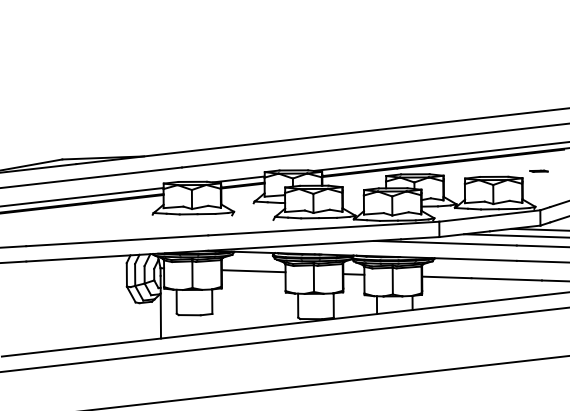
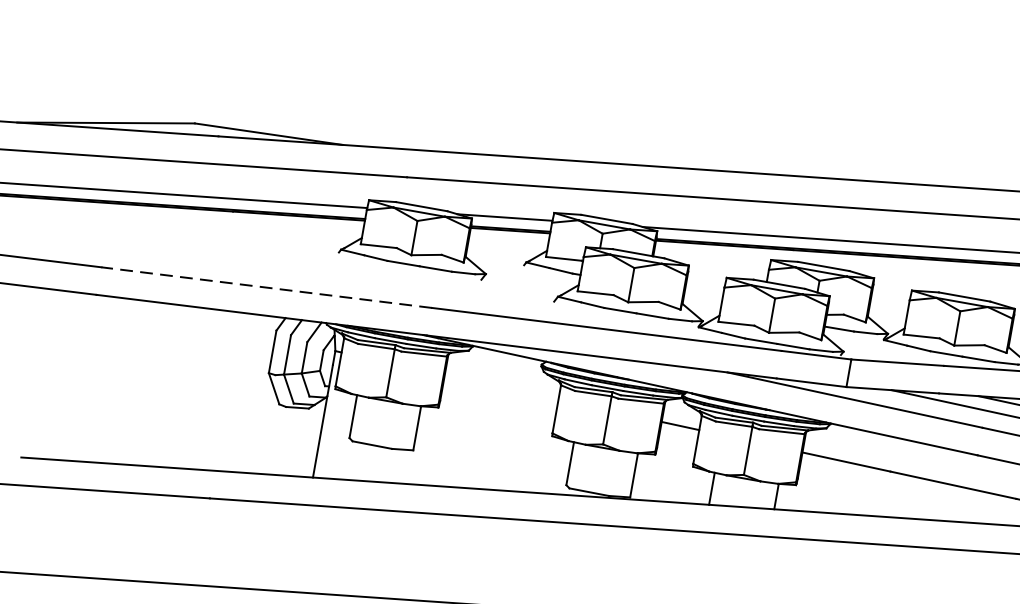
line: (116, 240) -> (265, 286), solid -> dashed
line: (253, 271) -> (501, 387), removed

